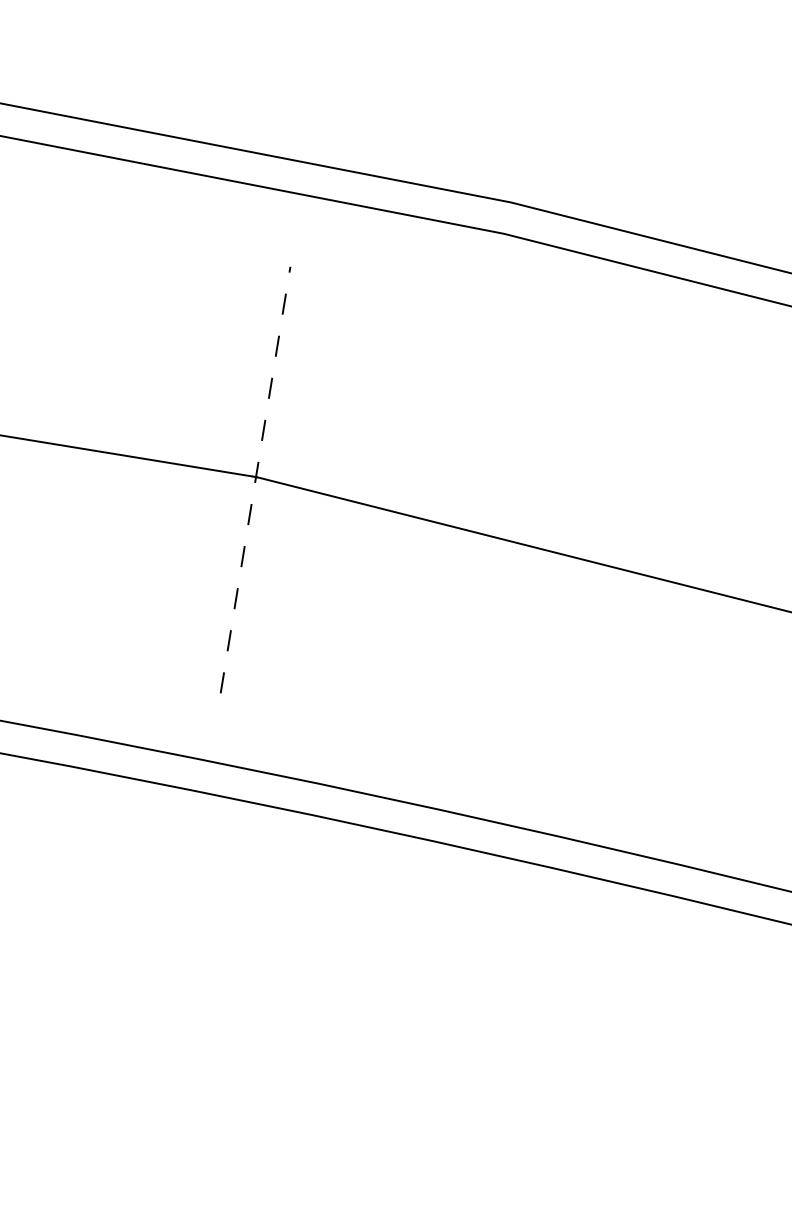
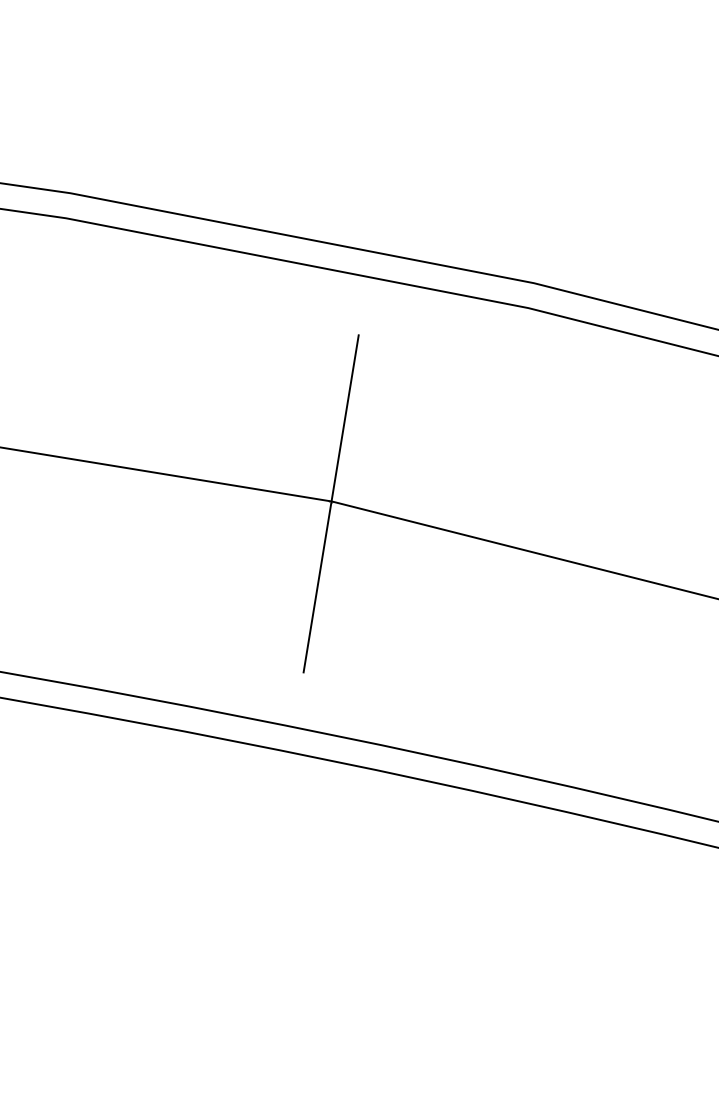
line: (255, 479) -> (331, 503), dashed -> solid

